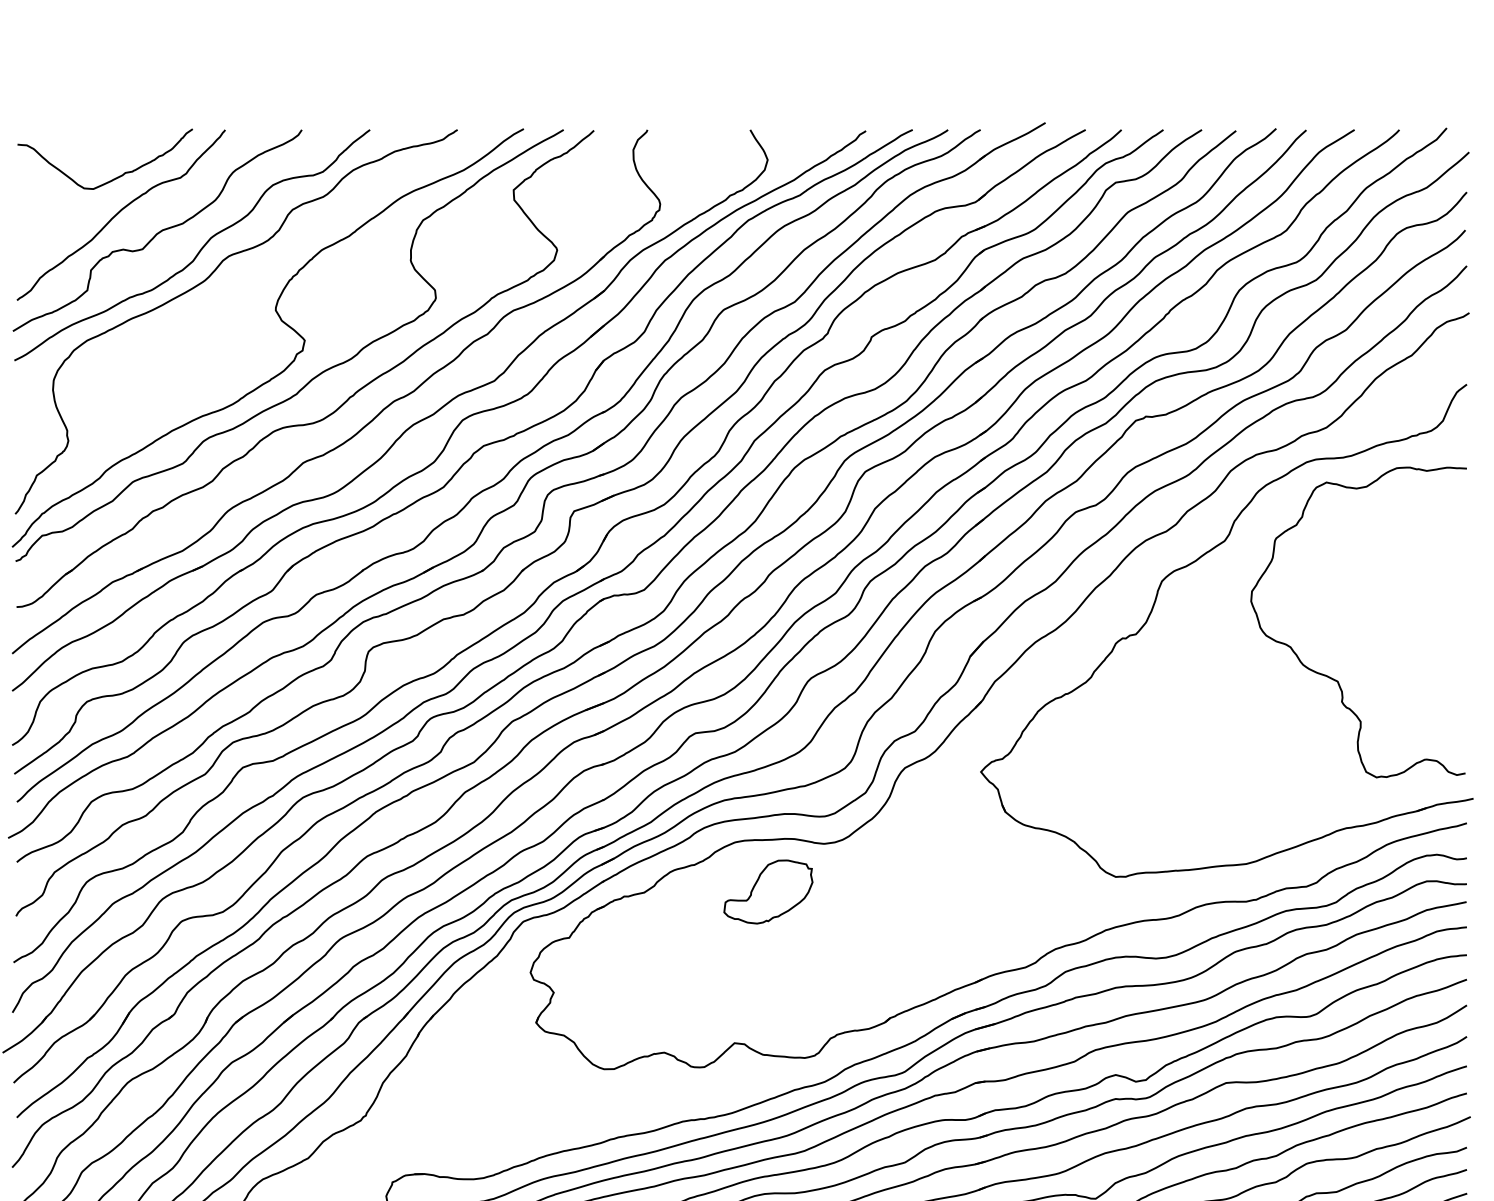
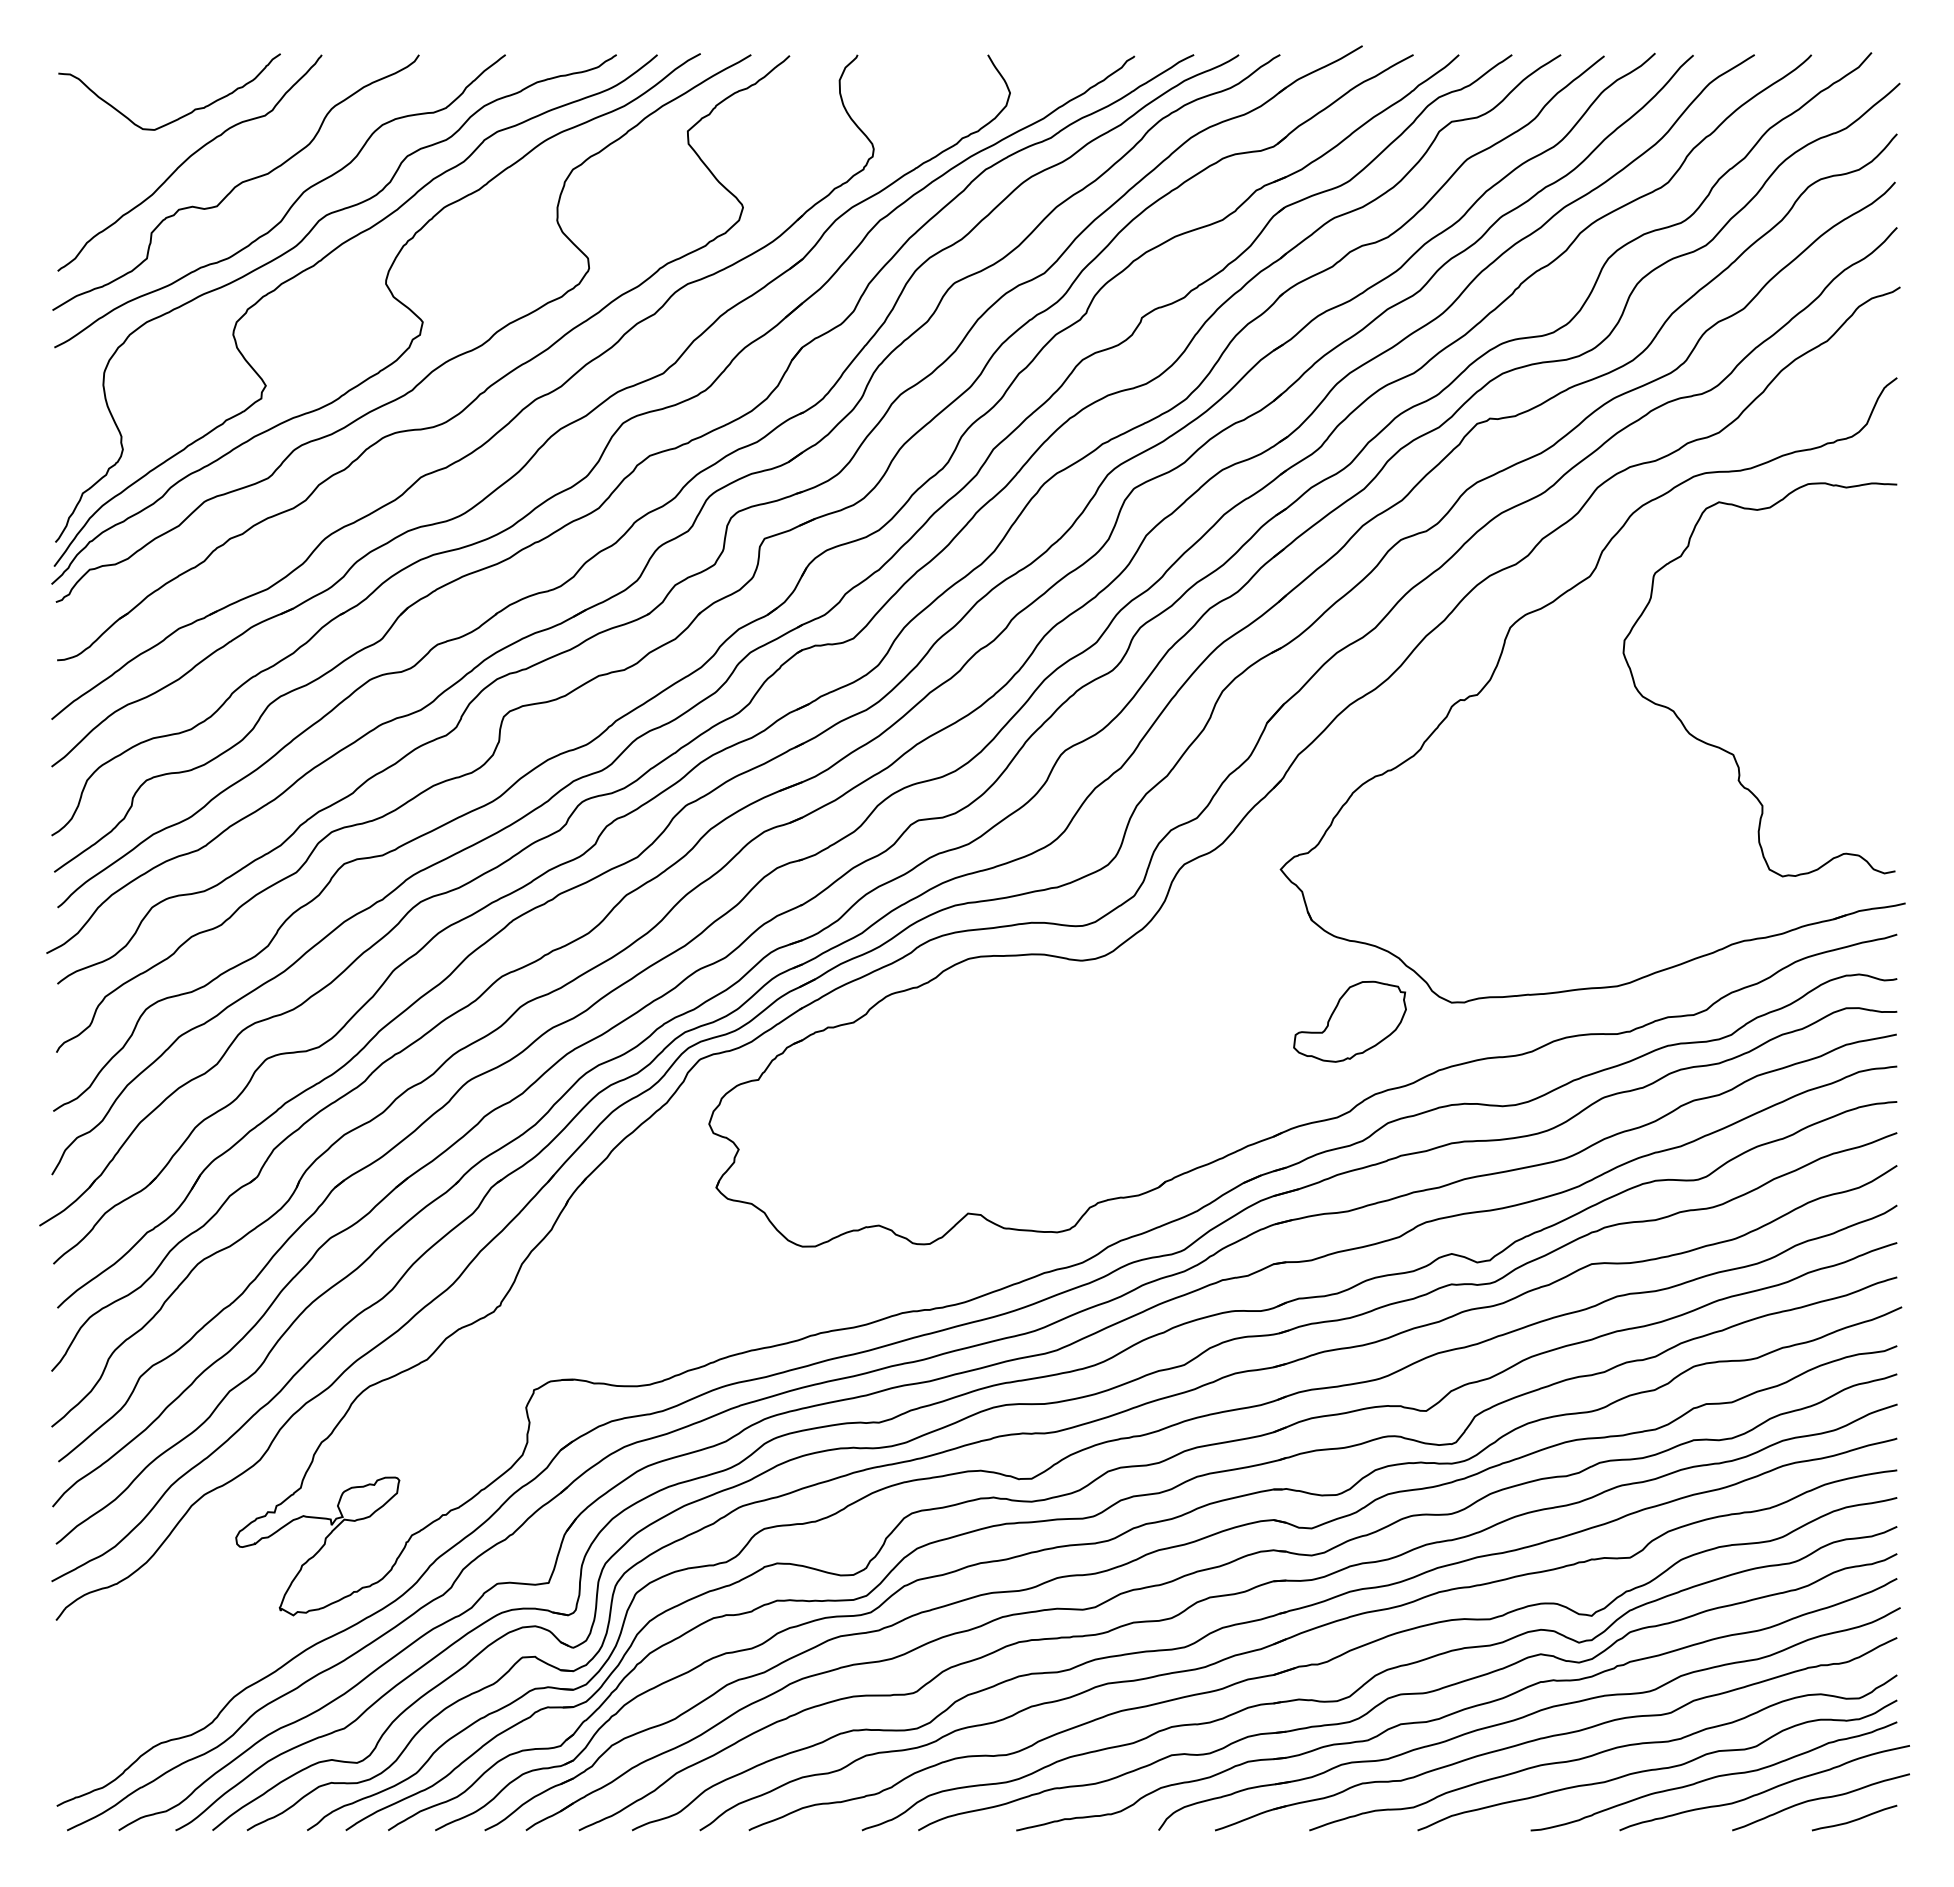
curve: (224, 292) -> (321, 261), added
part: (768, 891) -> (1349, 1021), moved

